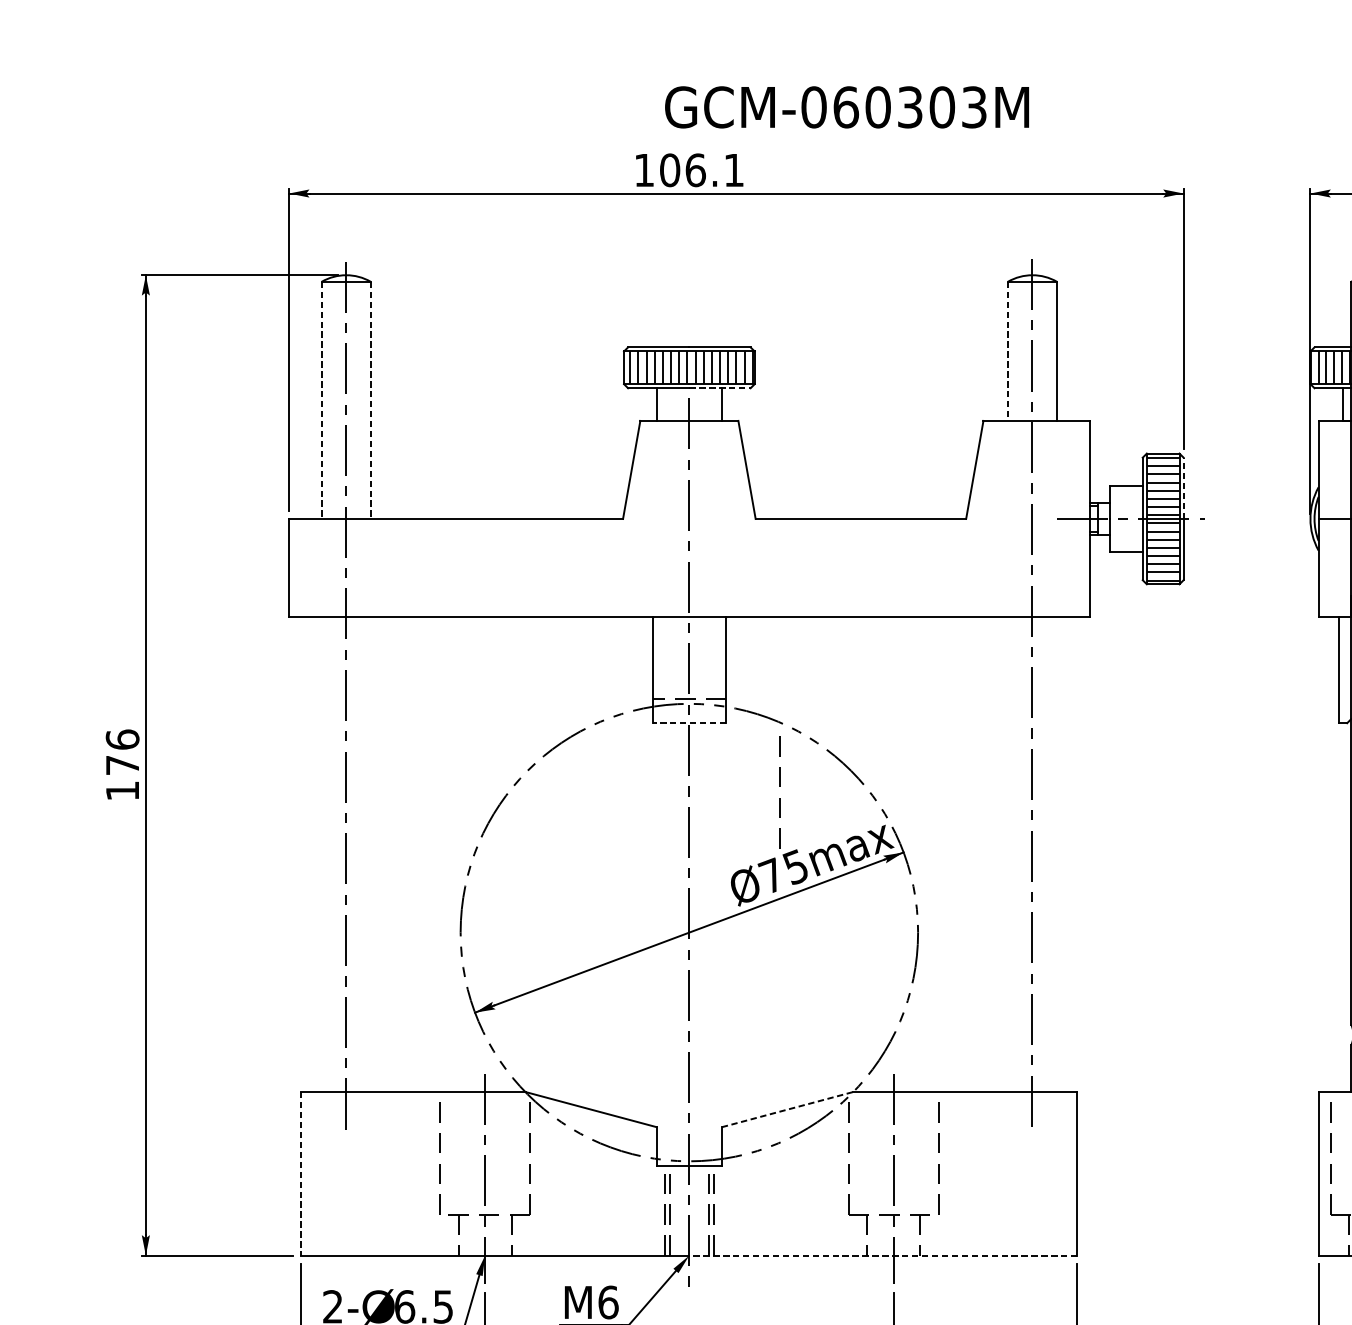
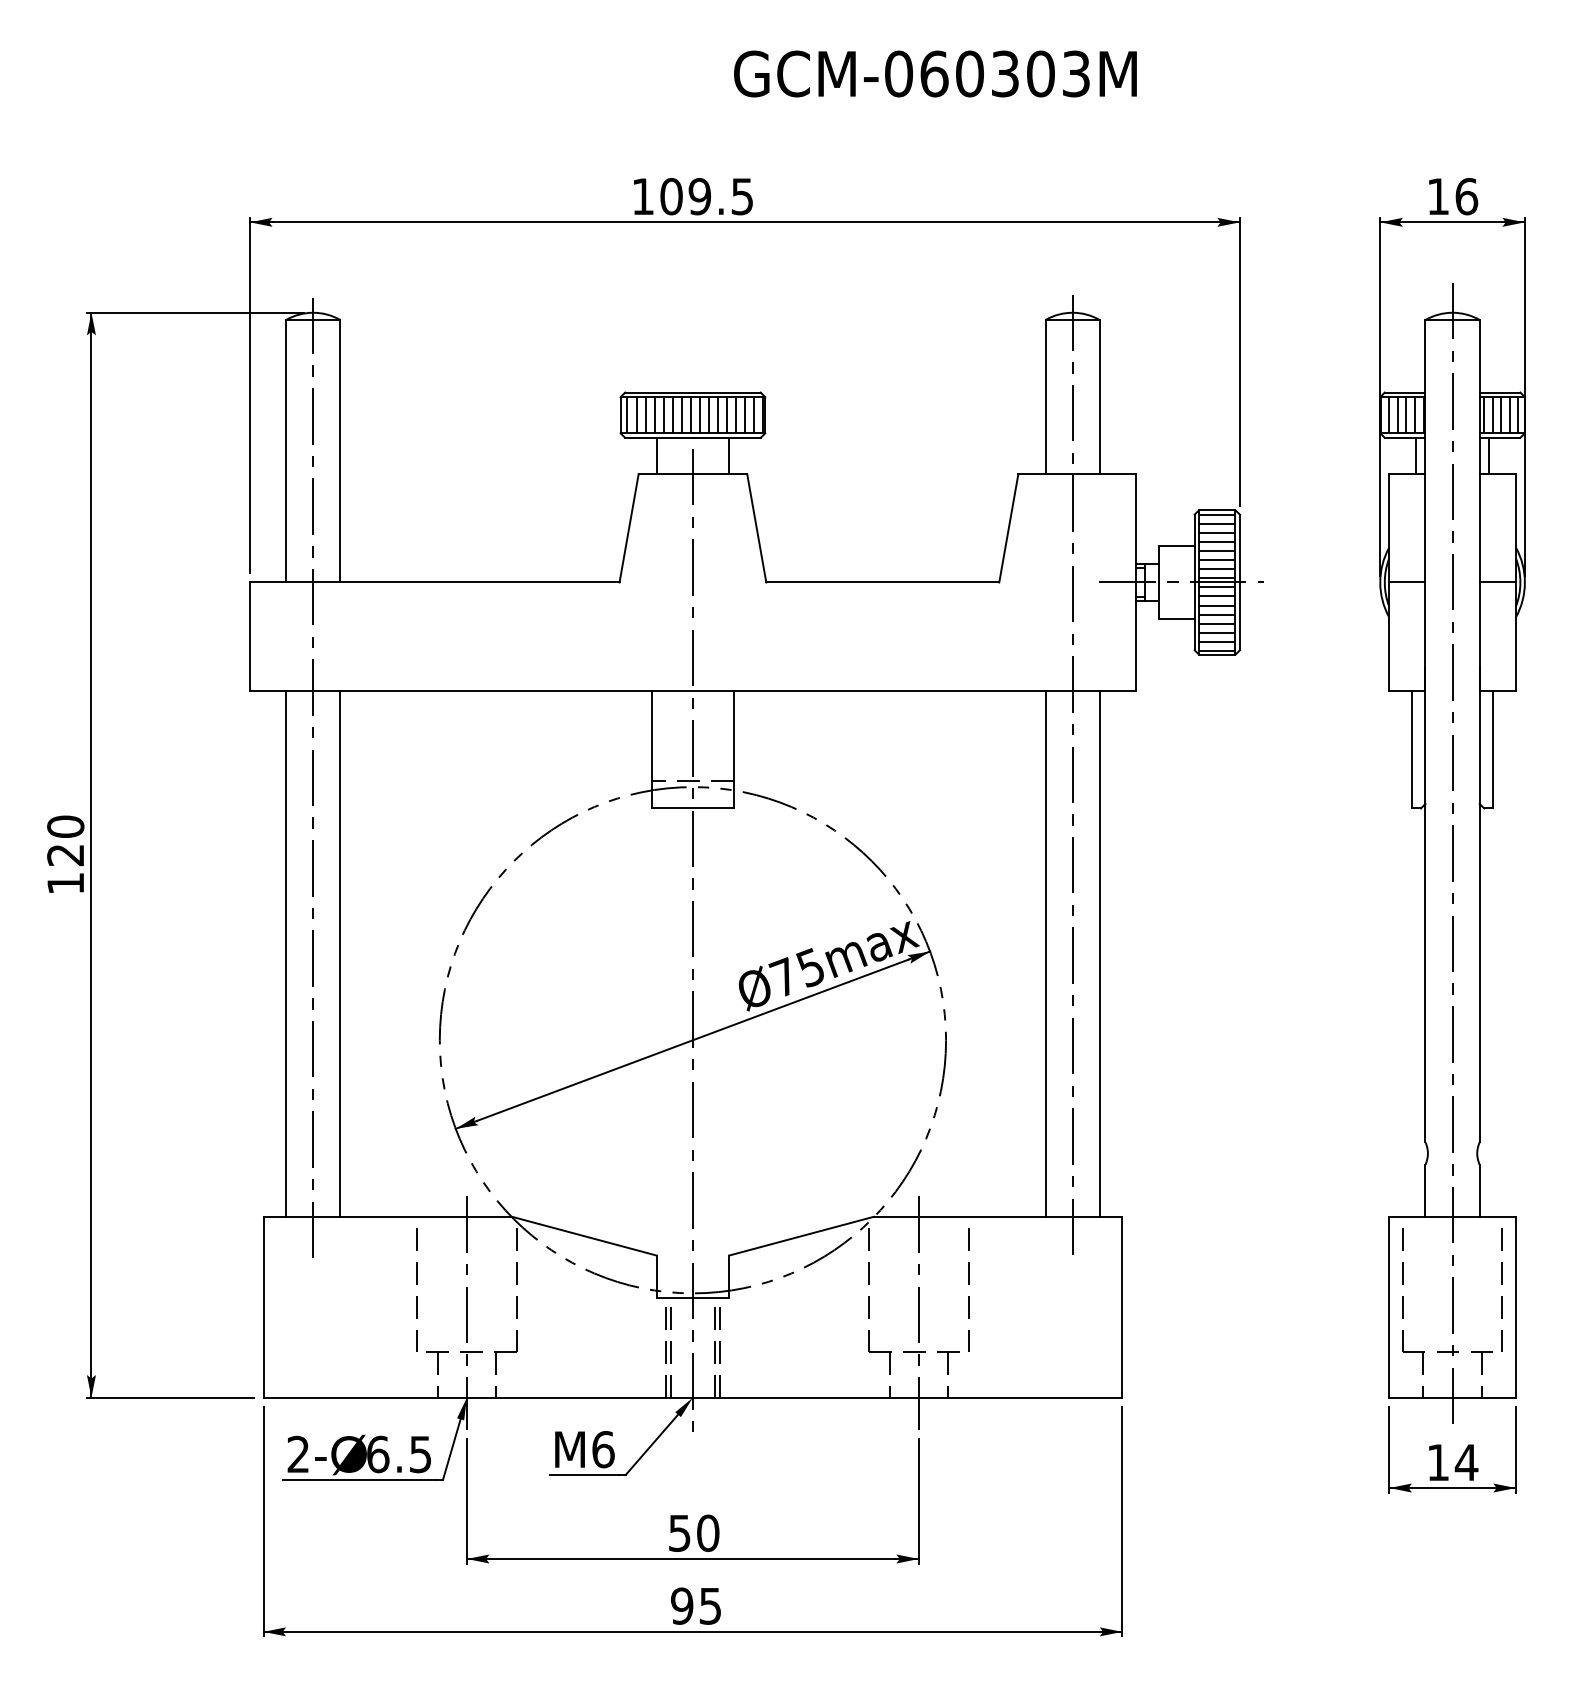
text: (847, 106) -> (935, 73), moved
text: (714, 170) -> (720, 196), 106.1 -> 109.5
line: (1007, 351) -> (1045, 397), dashed -> solid
line: (719, 387) -> (726, 437), dashed -> solid
line: (322, 400) -> (286, 451), dashed -> solid
line: (370, 400) -> (340, 451), dashed -> solid
line: (1183, 488) -> (1239, 548), dashed -> solid
line: (688, 723) -> (692, 808), dashed -> solid
text: (122, 752) -> (65, 840), 176 -> 120
line: (779, 787) -> (792, 879), removed
line: (322, 854) -> (286, 953), added
line: (370, 854) -> (340, 953), added
line: (1007, 854) -> (1045, 953), added
line: (1056, 854) -> (1099, 953), added
line: (787, 1109) -> (801, 1236), dashed -> solid
line: (301, 1174) -> (263, 1307), dashed -> solid
line: (883, 1255) -> (907, 1397), dashed -> solid

